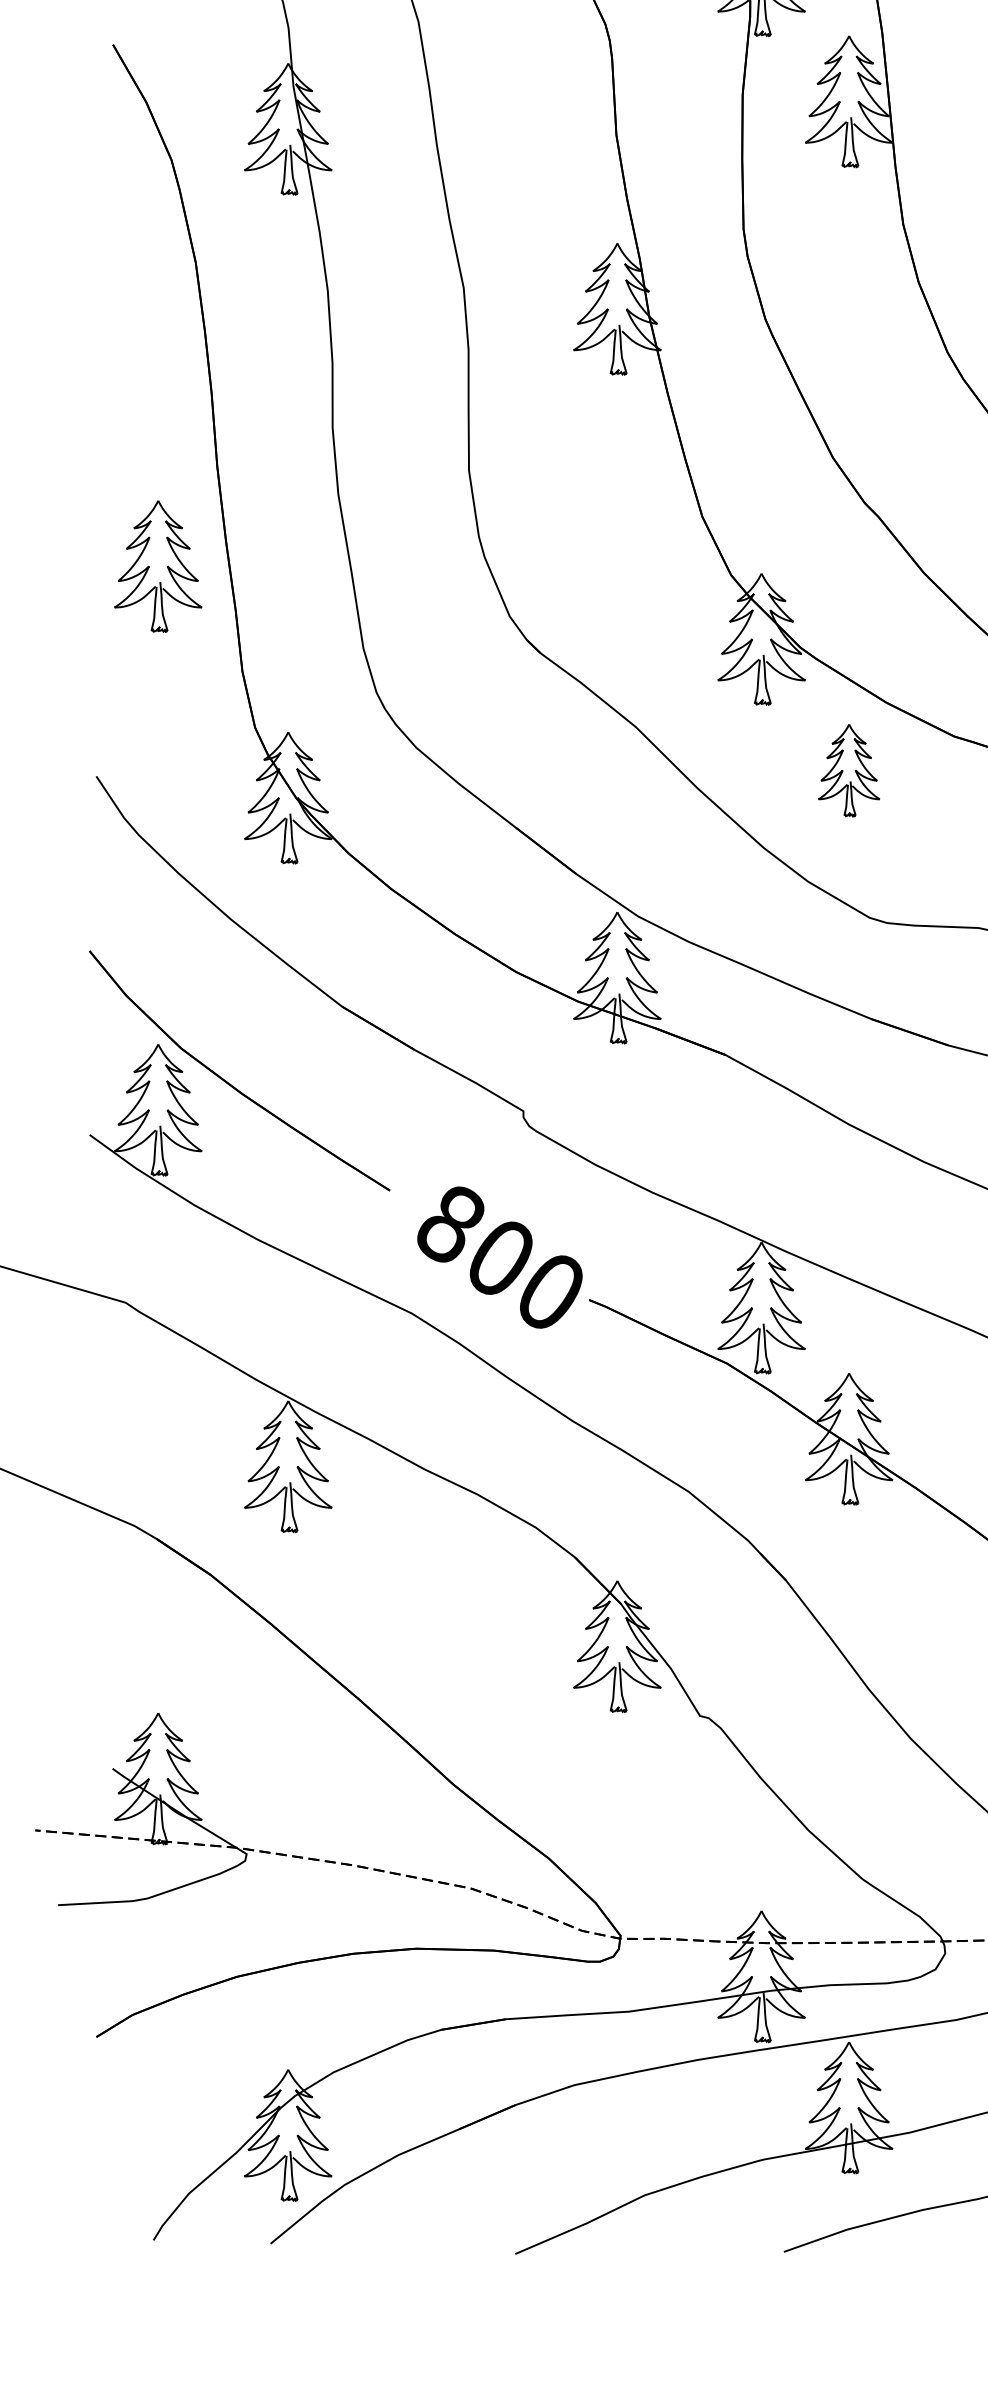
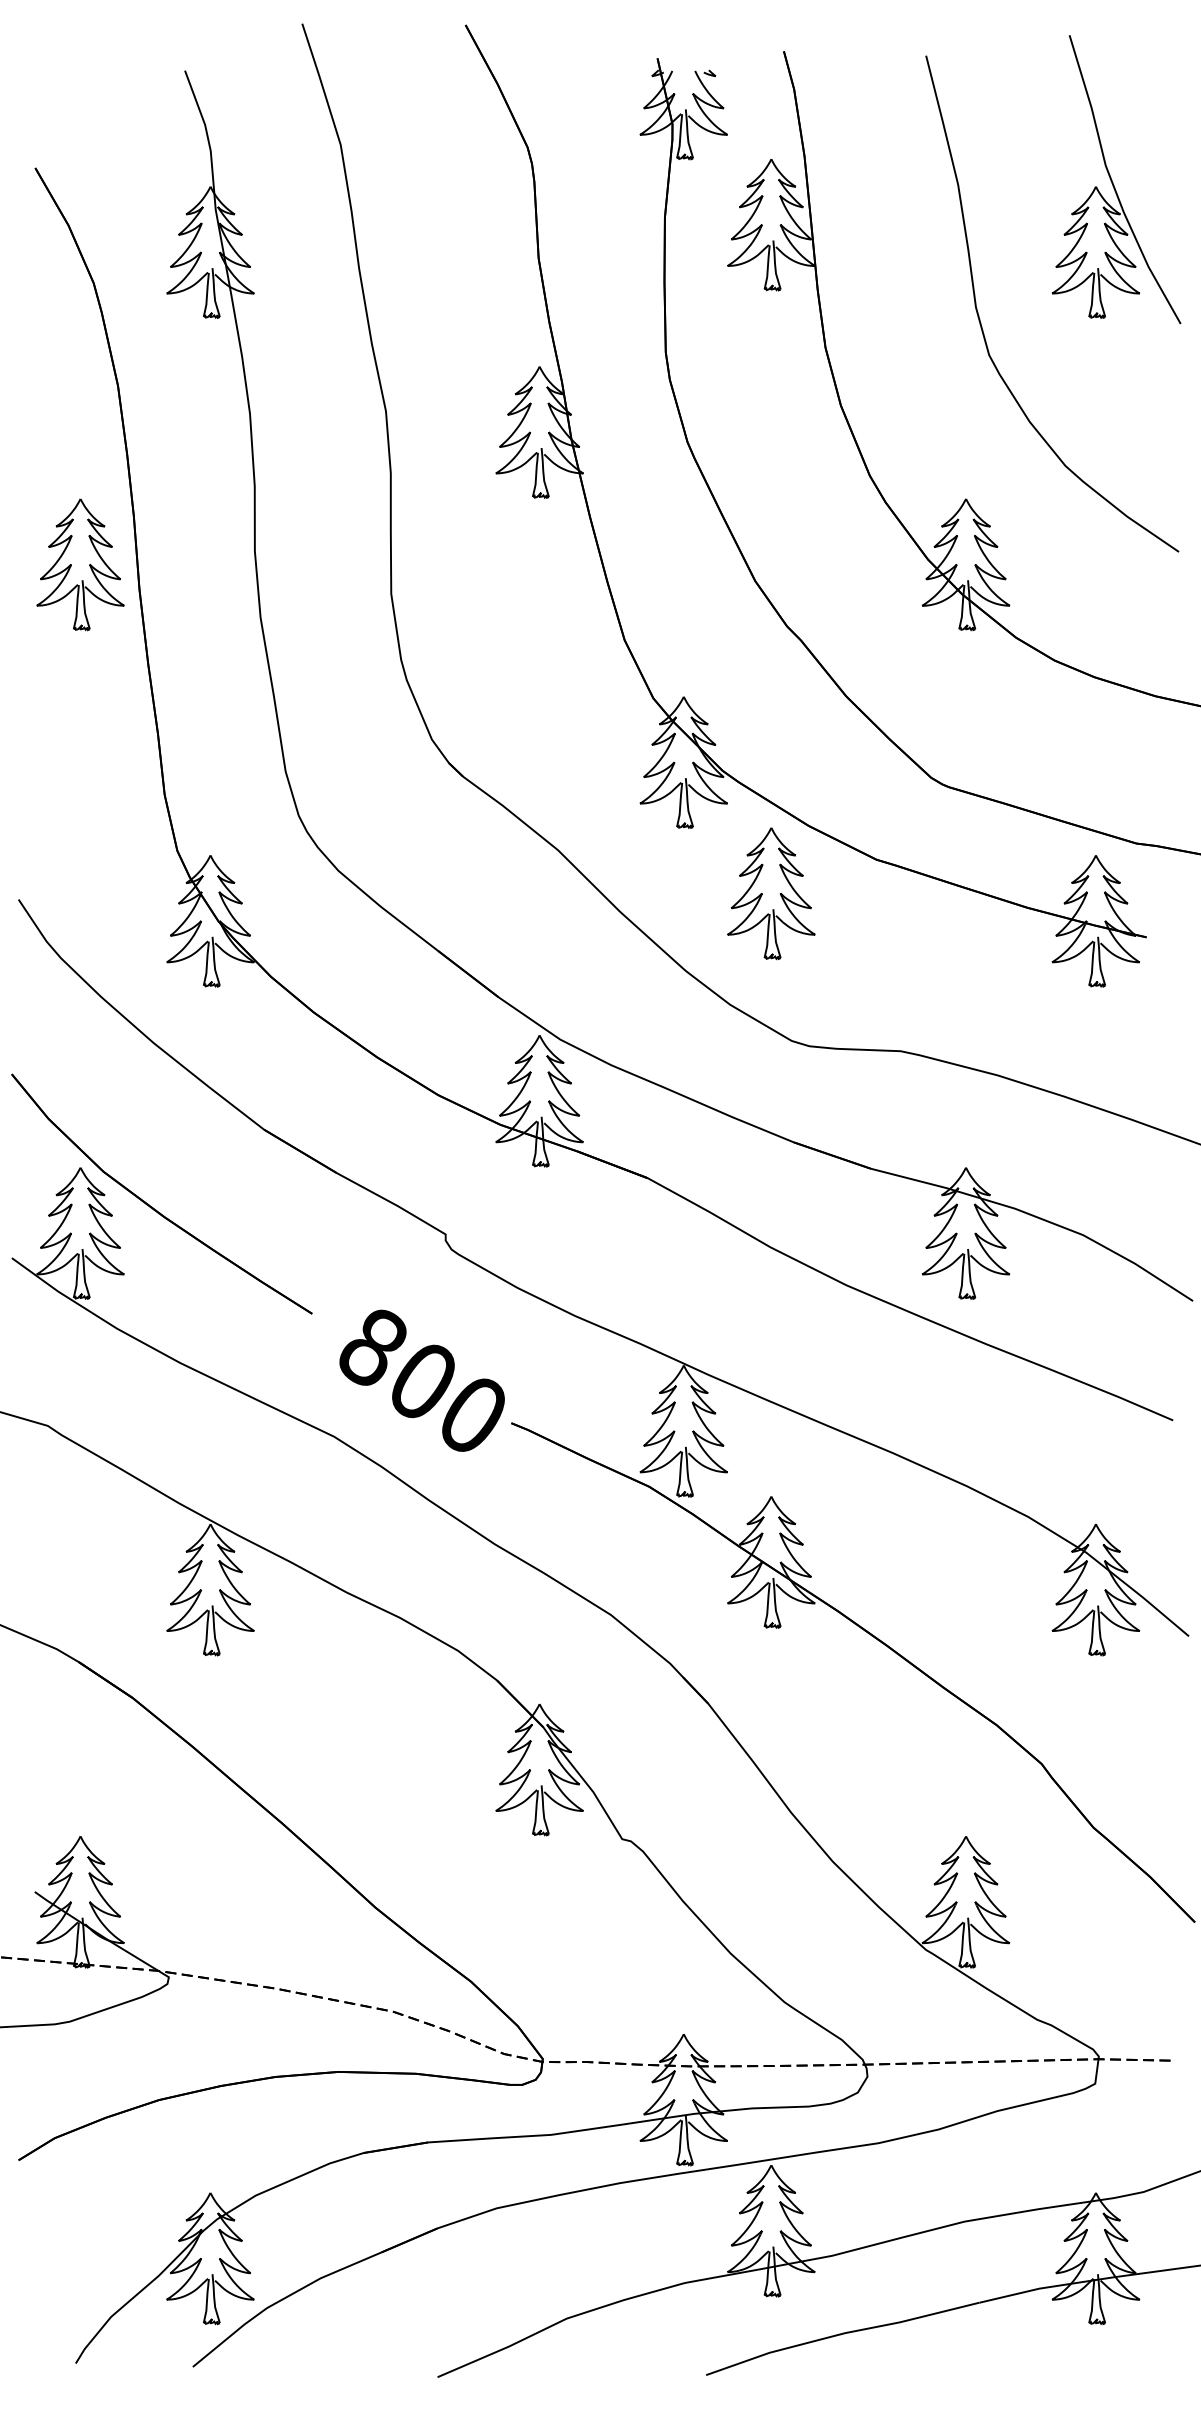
part: (158, 566) -> (80, 564), moved
part: (849, 770) -> (771, 893), size x1.43

